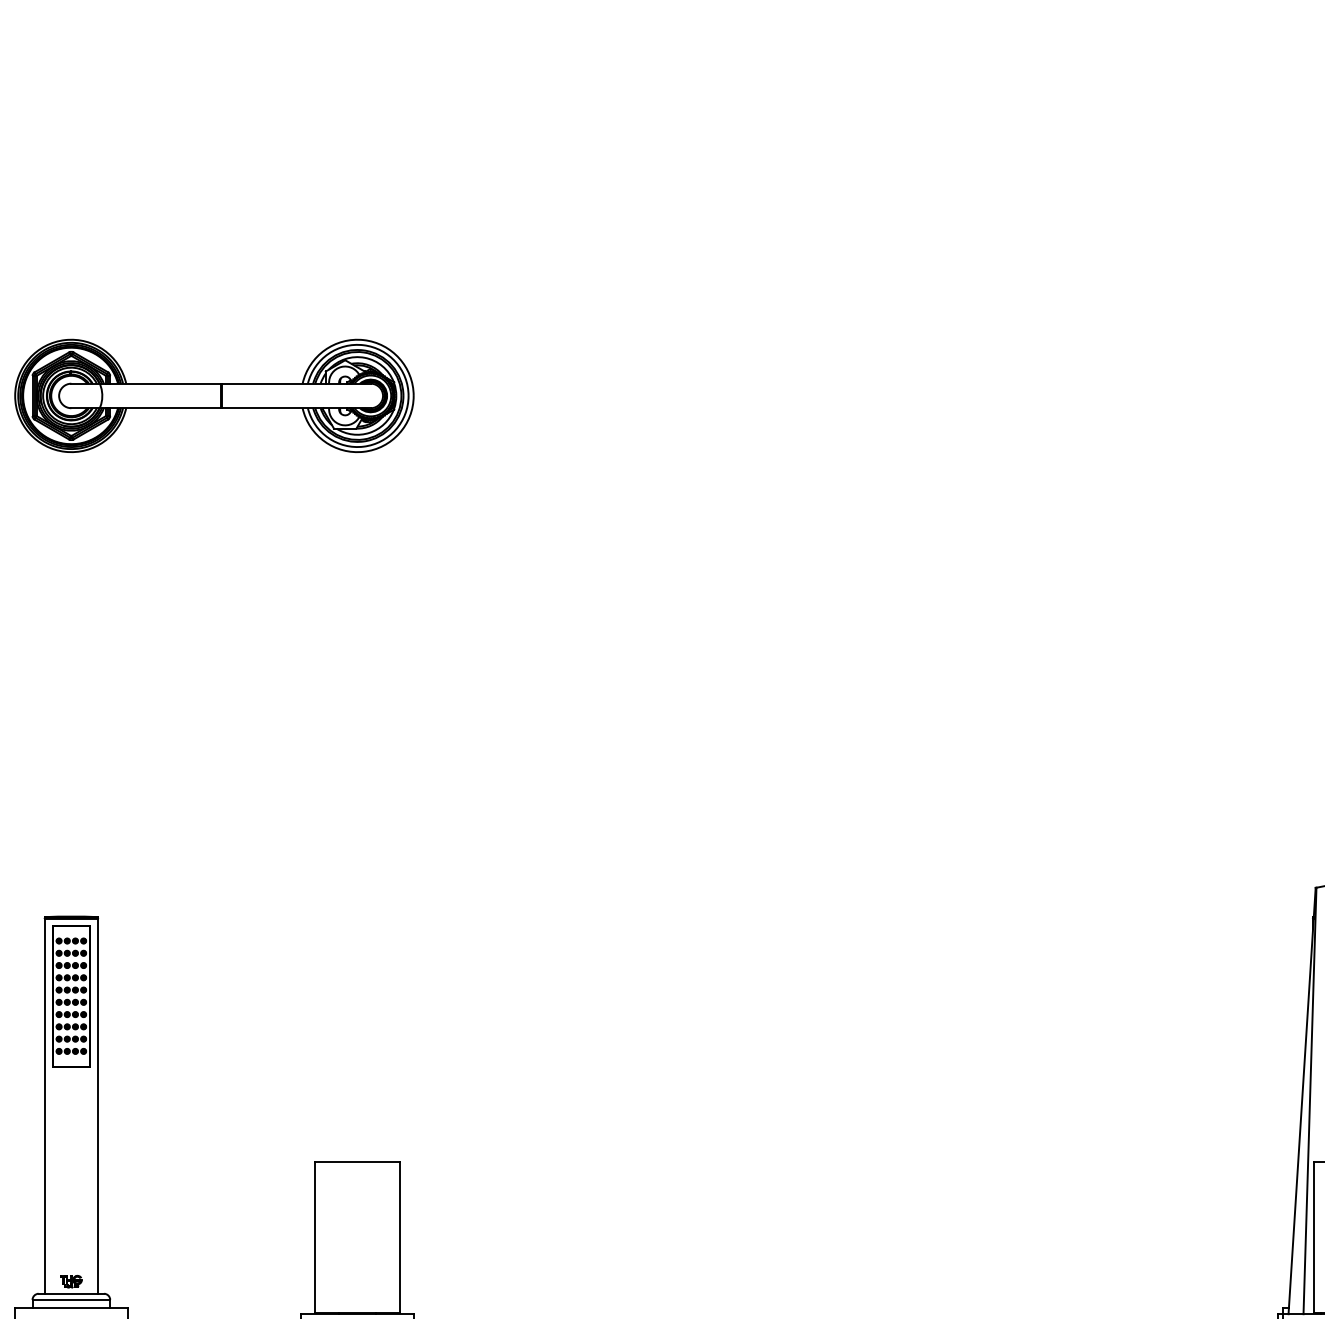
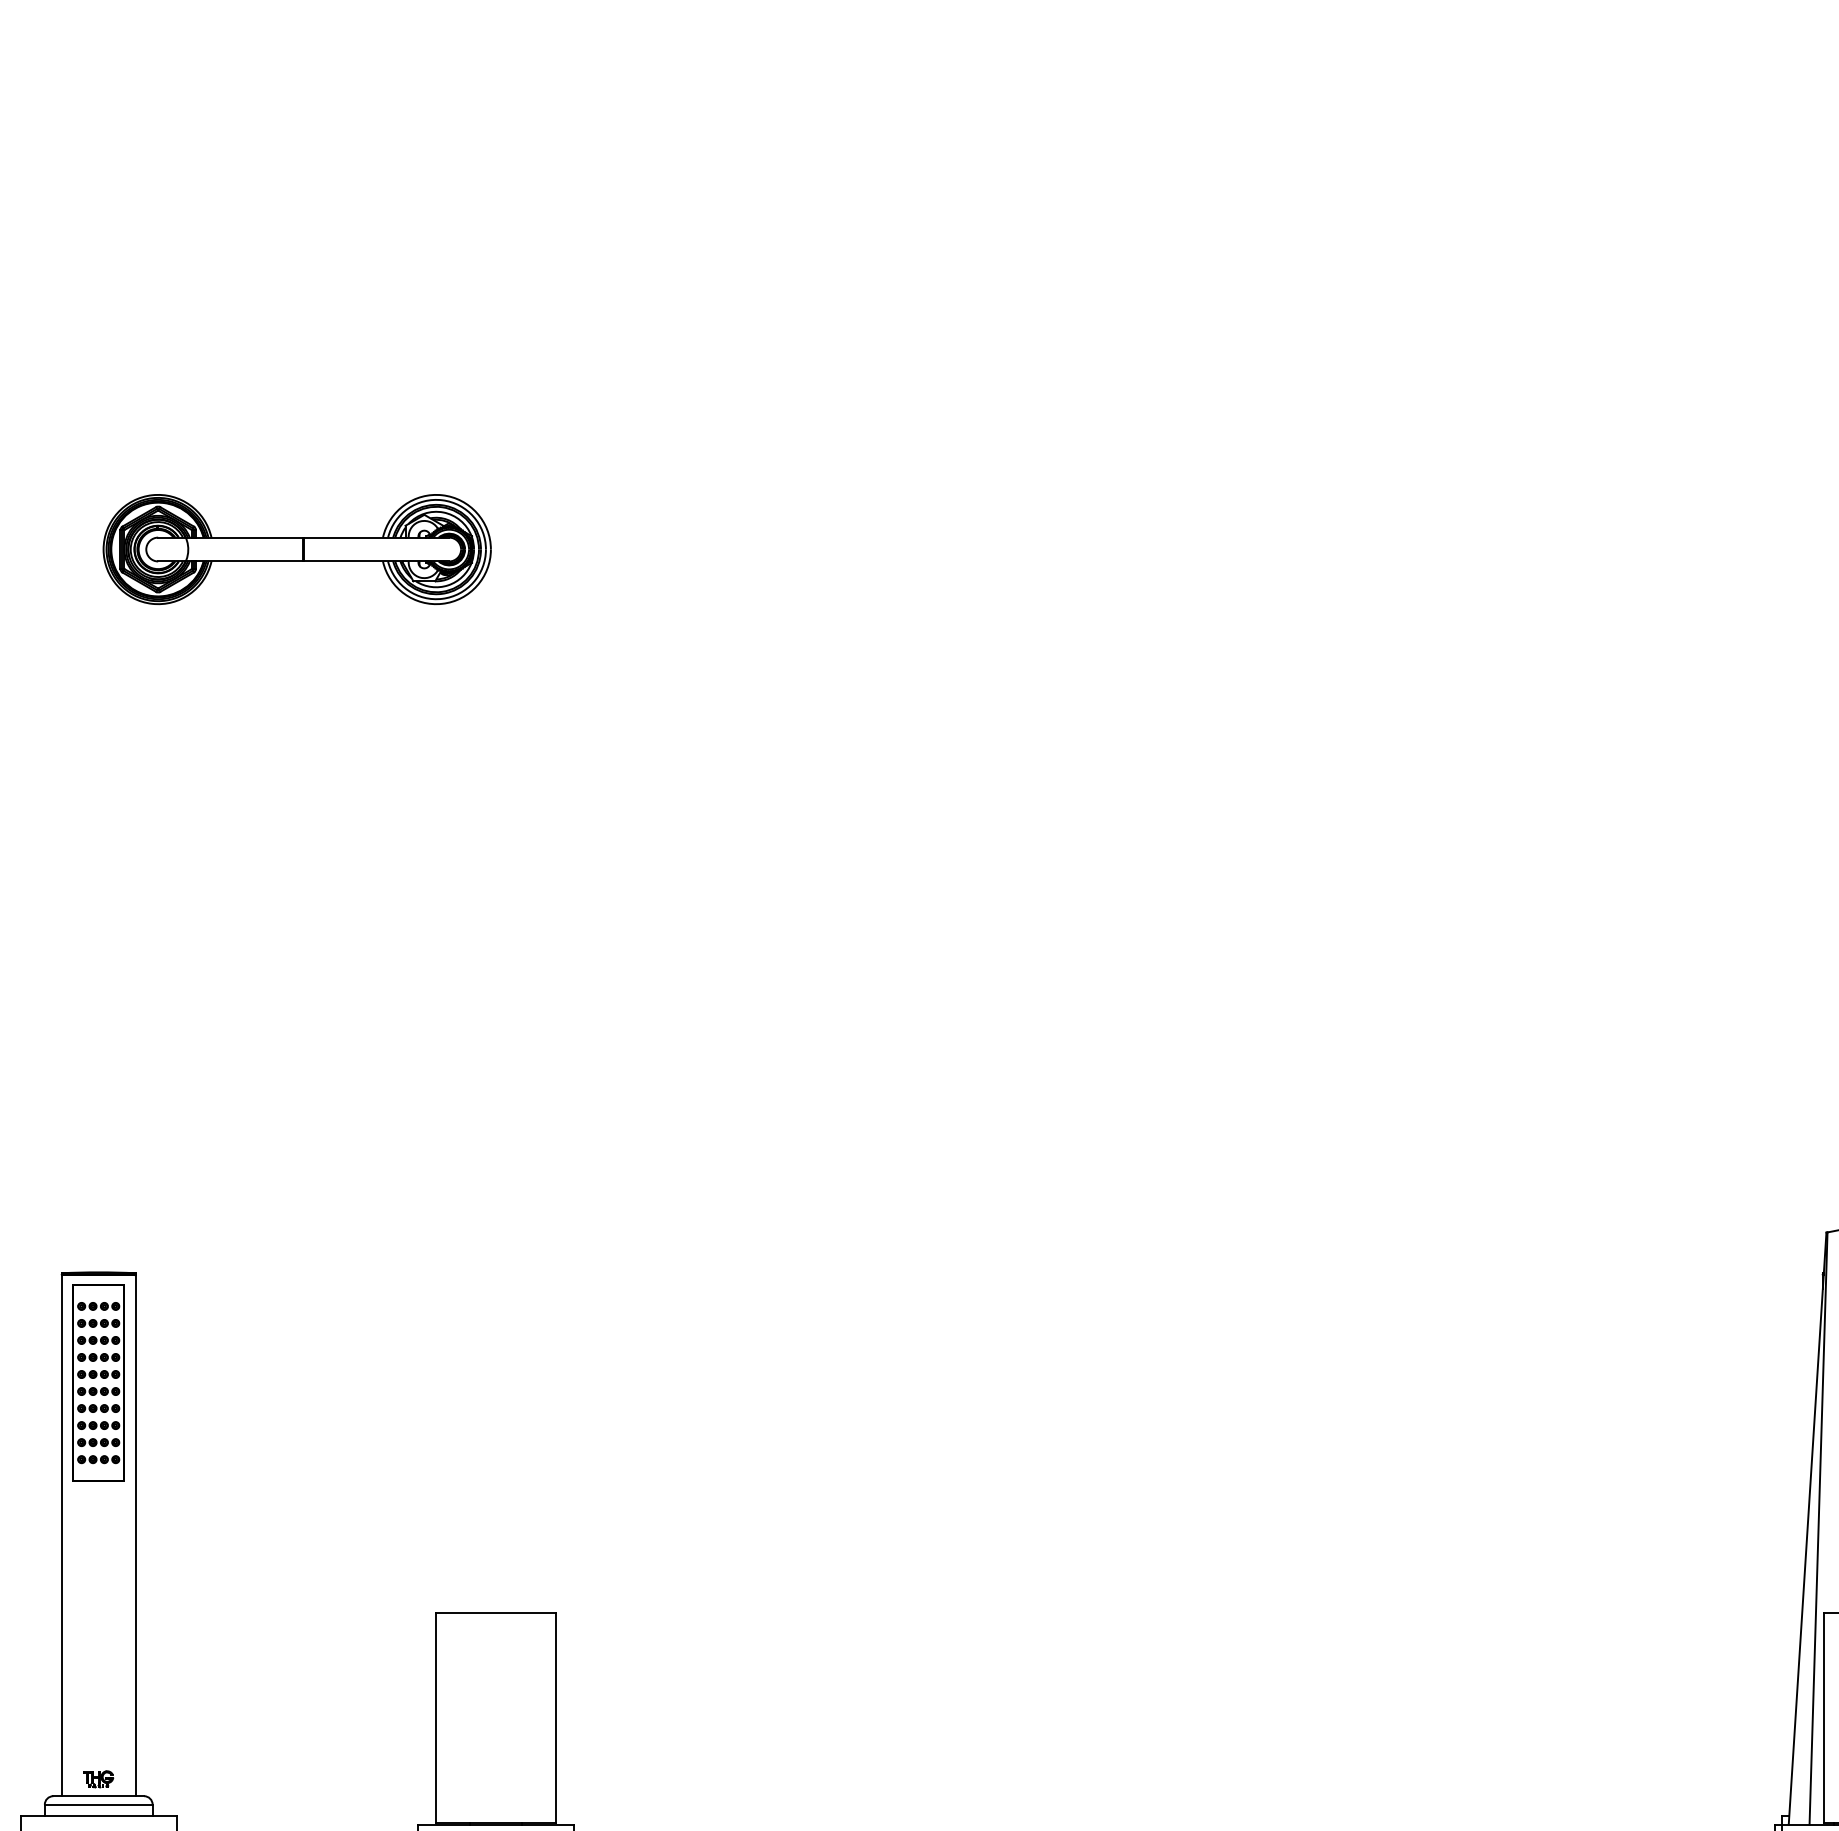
part: (213, 395) -> (296, 549), size x0.7

